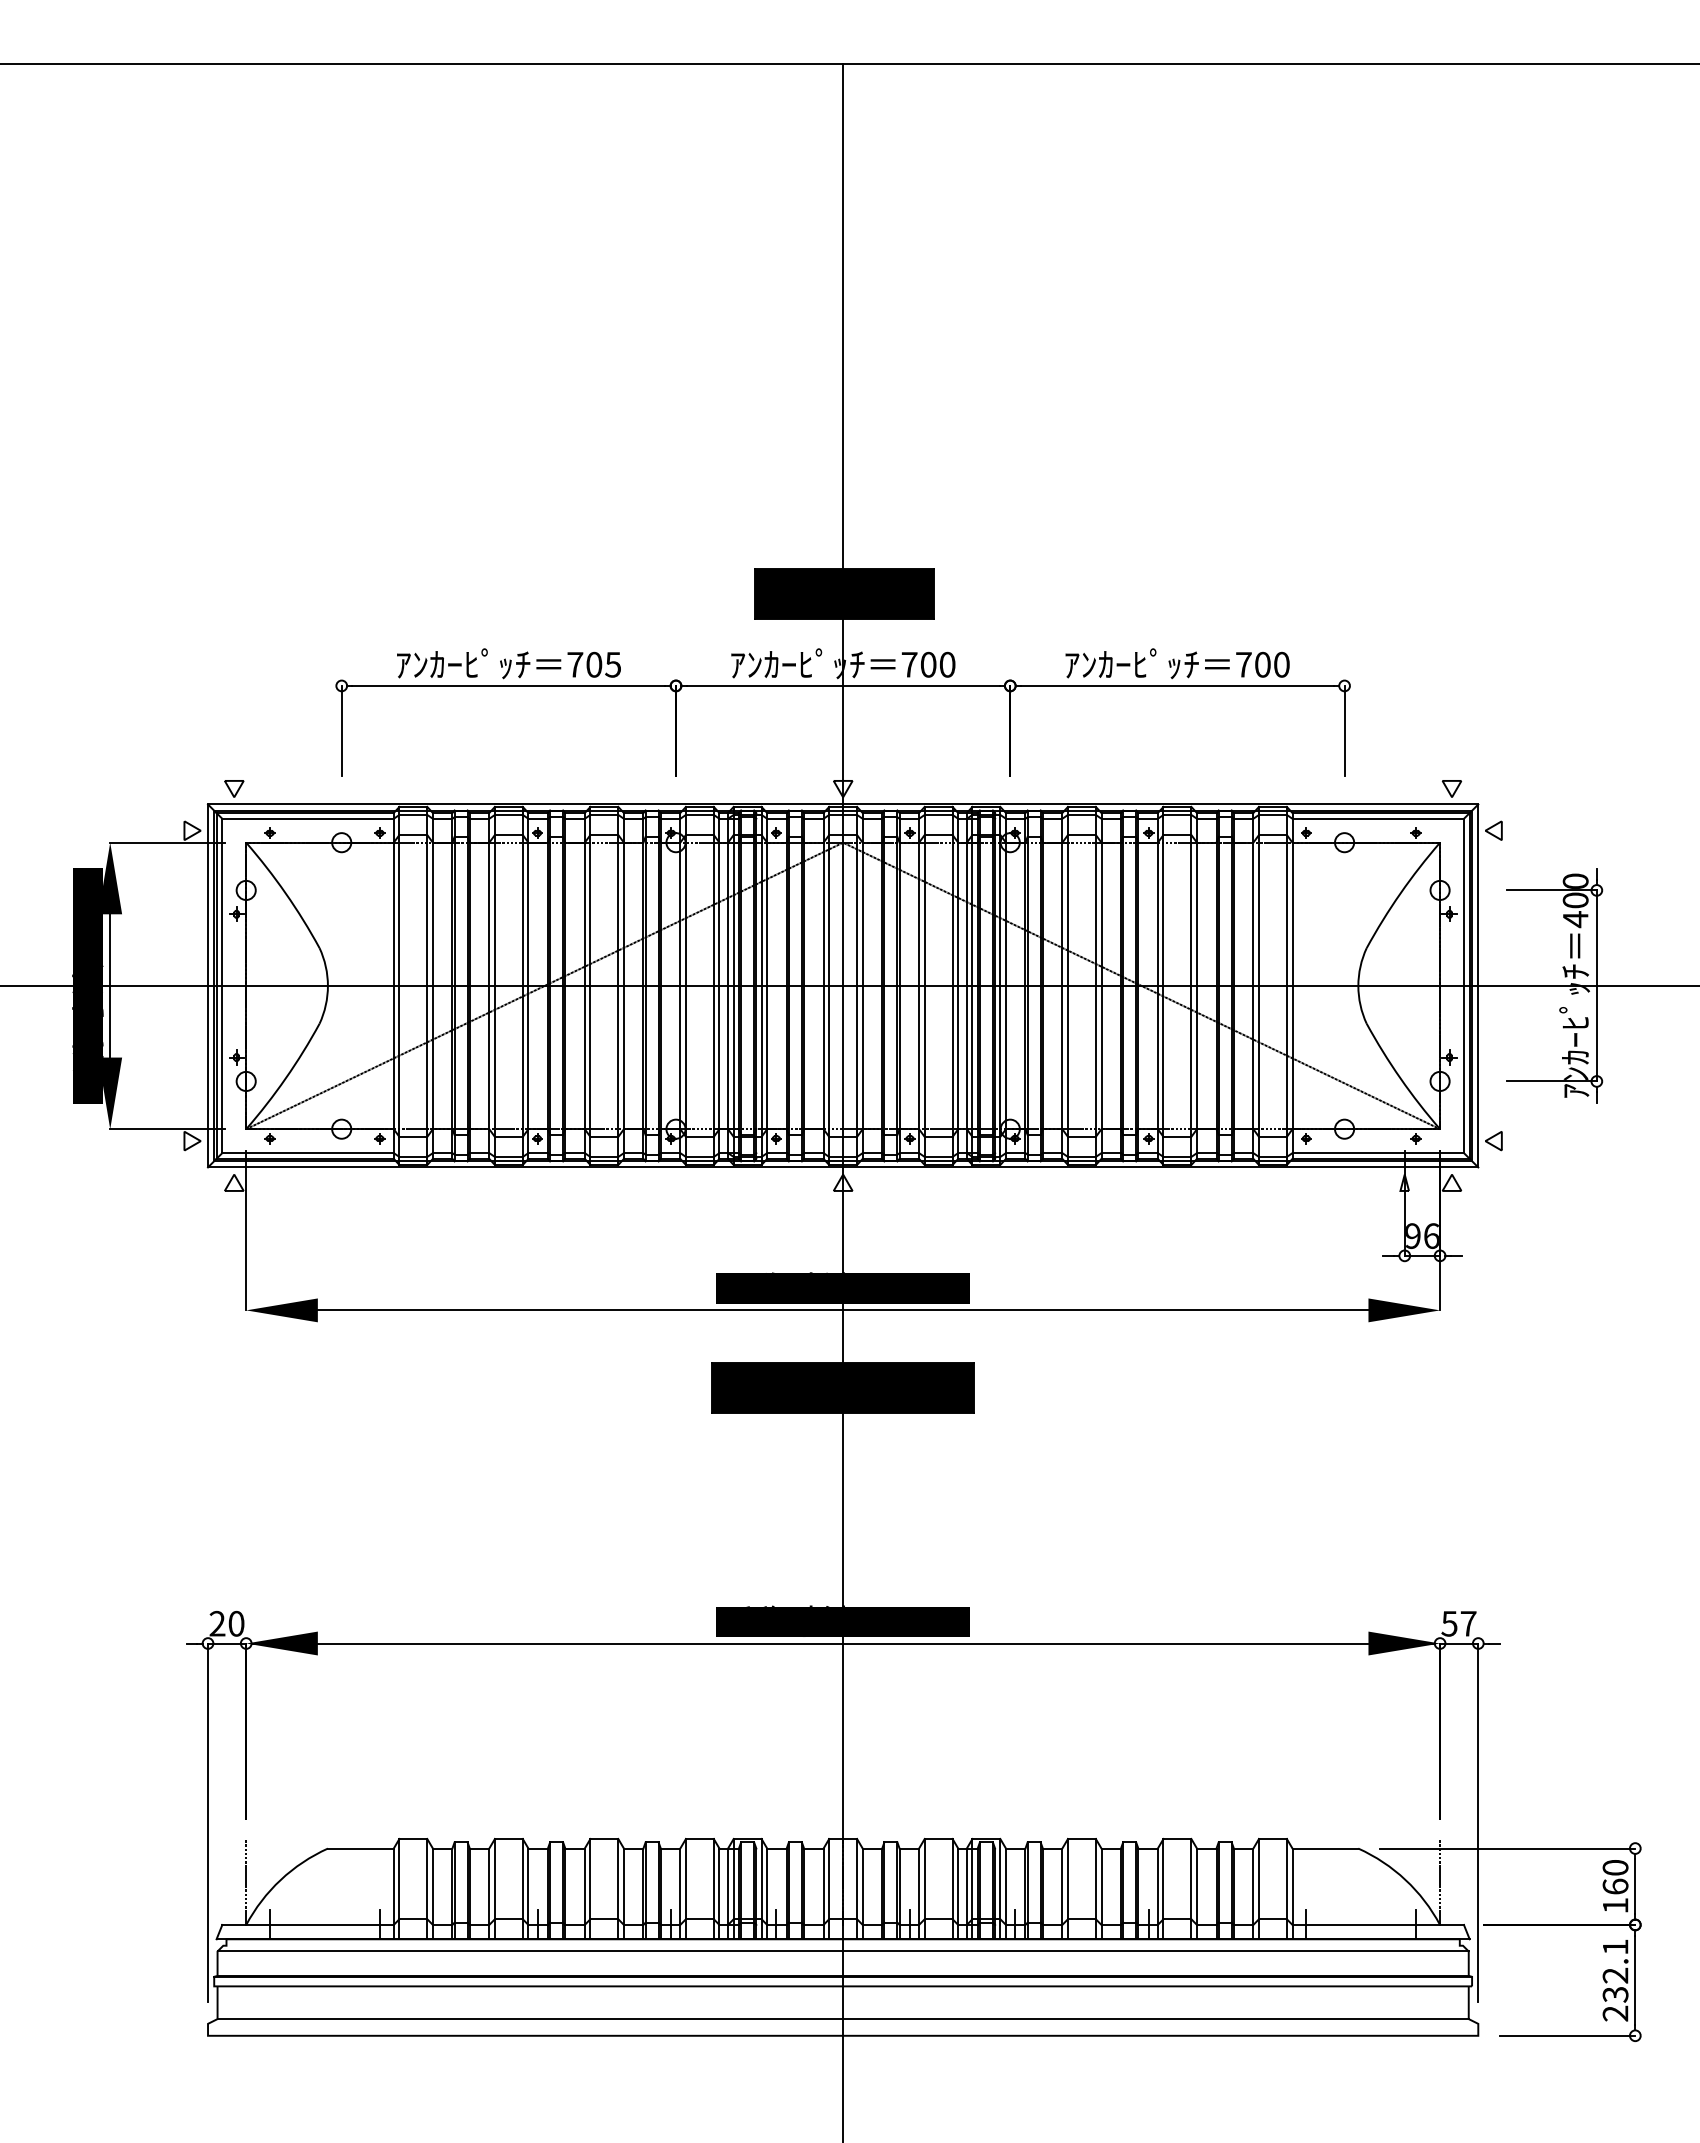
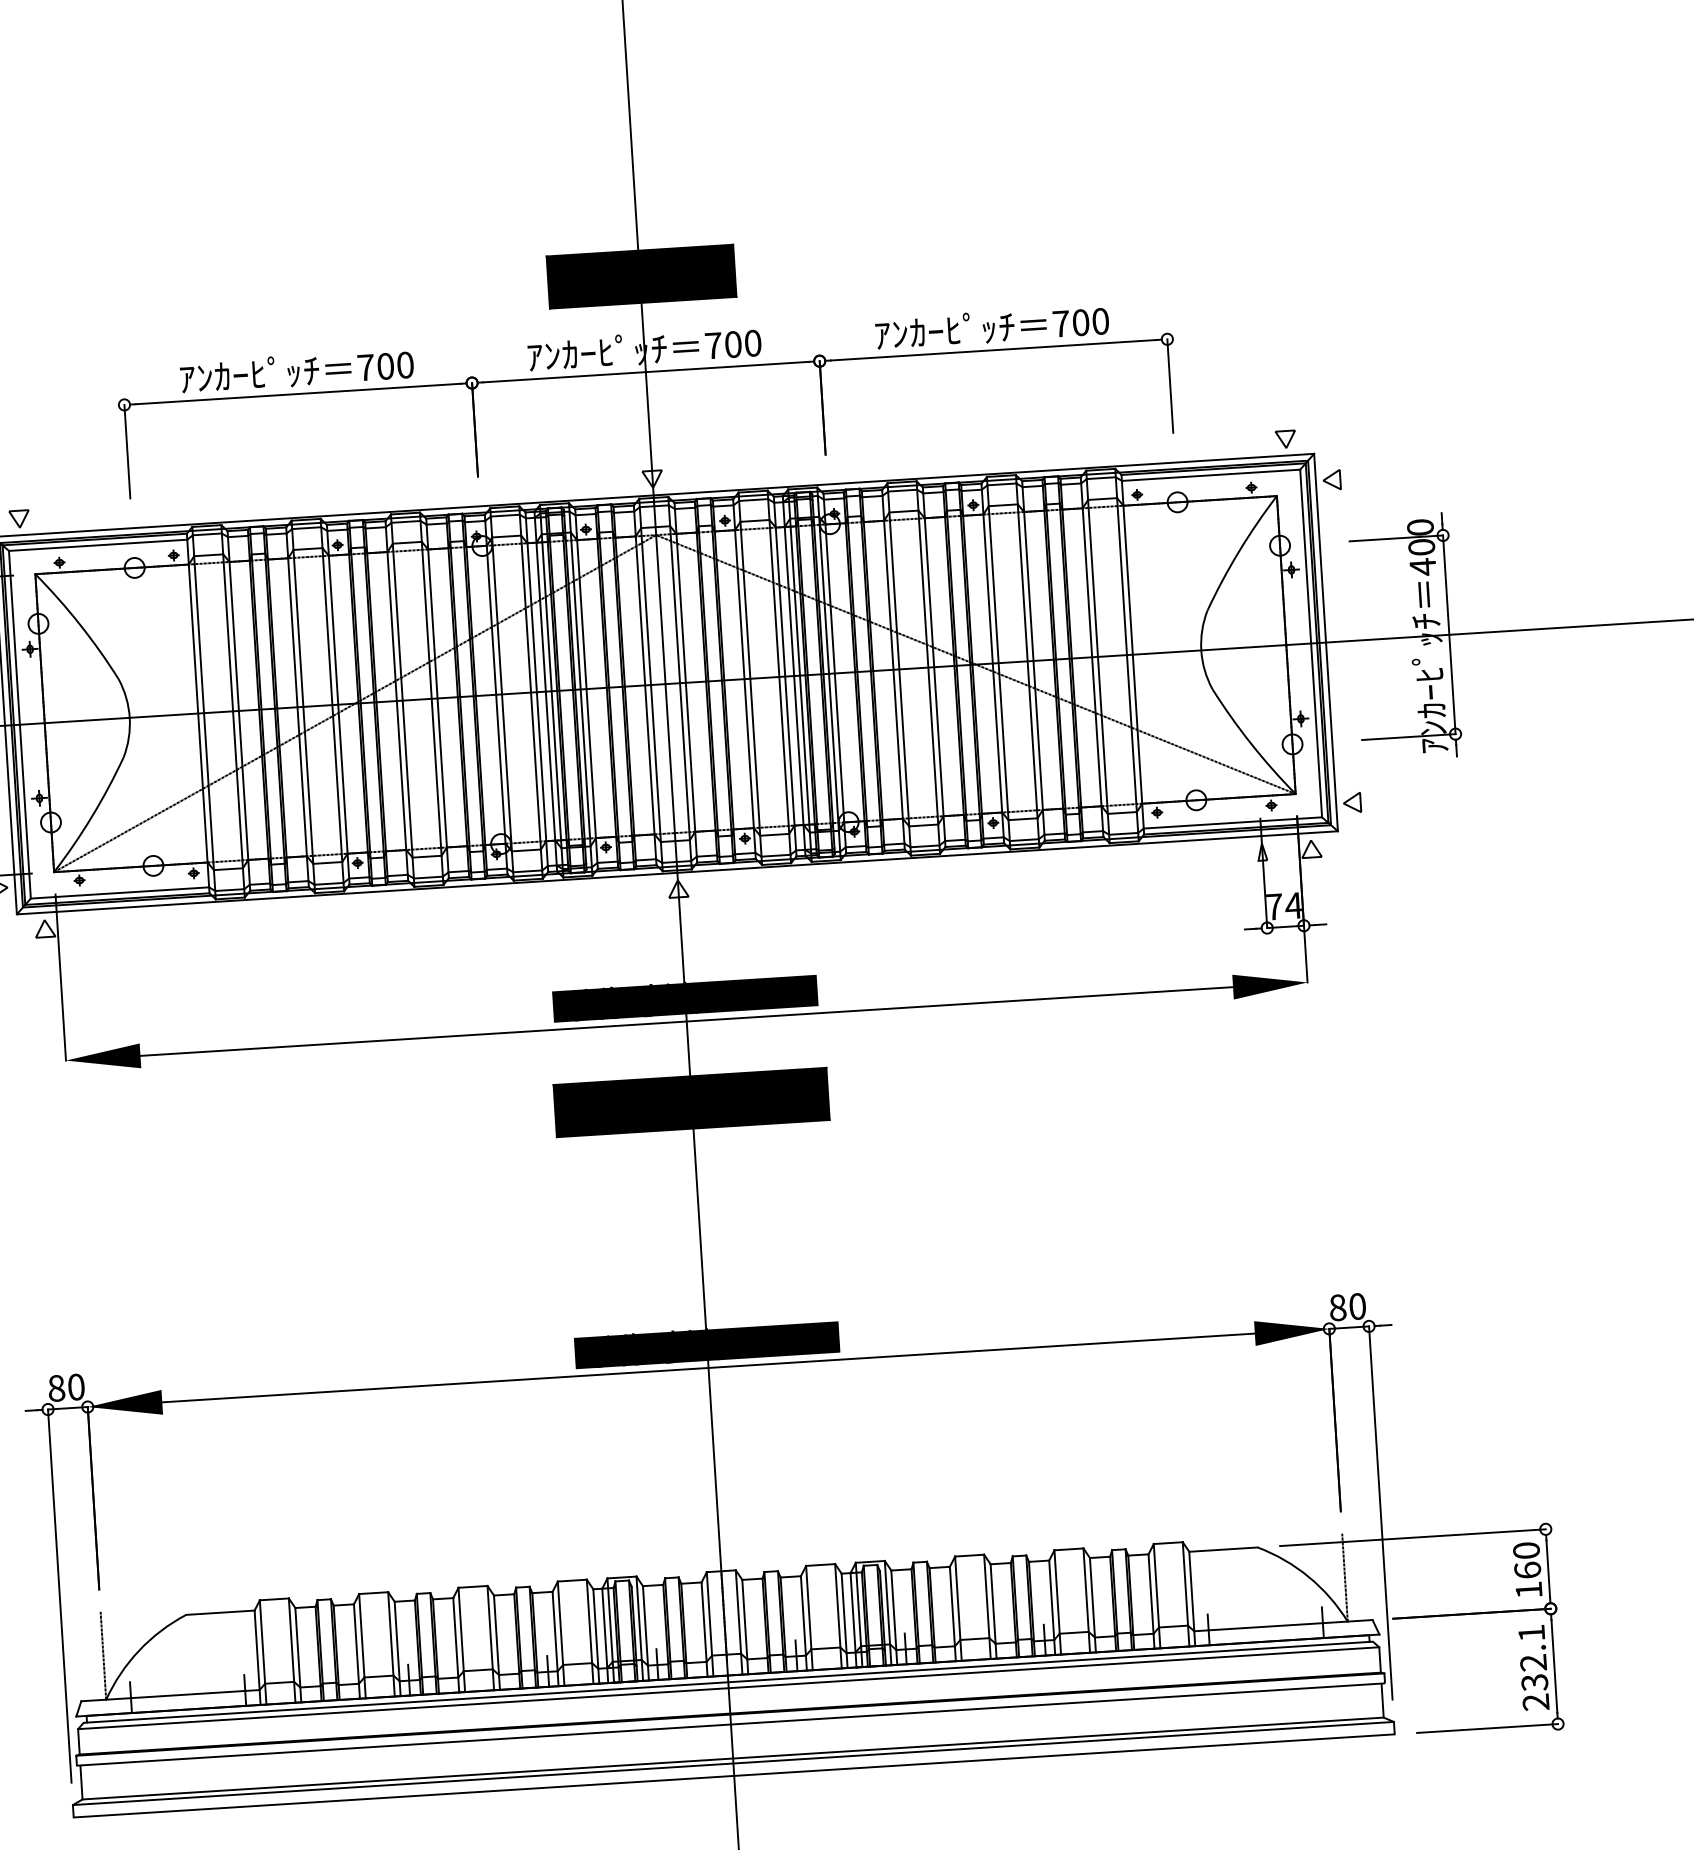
text: (613, 664) -> (405, 364), 705 -> 700
text: (1422, 1236) -> (1284, 906), 96 -> 74
text: (217, 1623) -> (56, 1388), 20 -> 80
text: (1458, 1623) -> (1347, 1306), 57 -> 80
line: (842, 1945) -> (727, 1682), added
line: (843, 2023) -> (733, 1763), added

